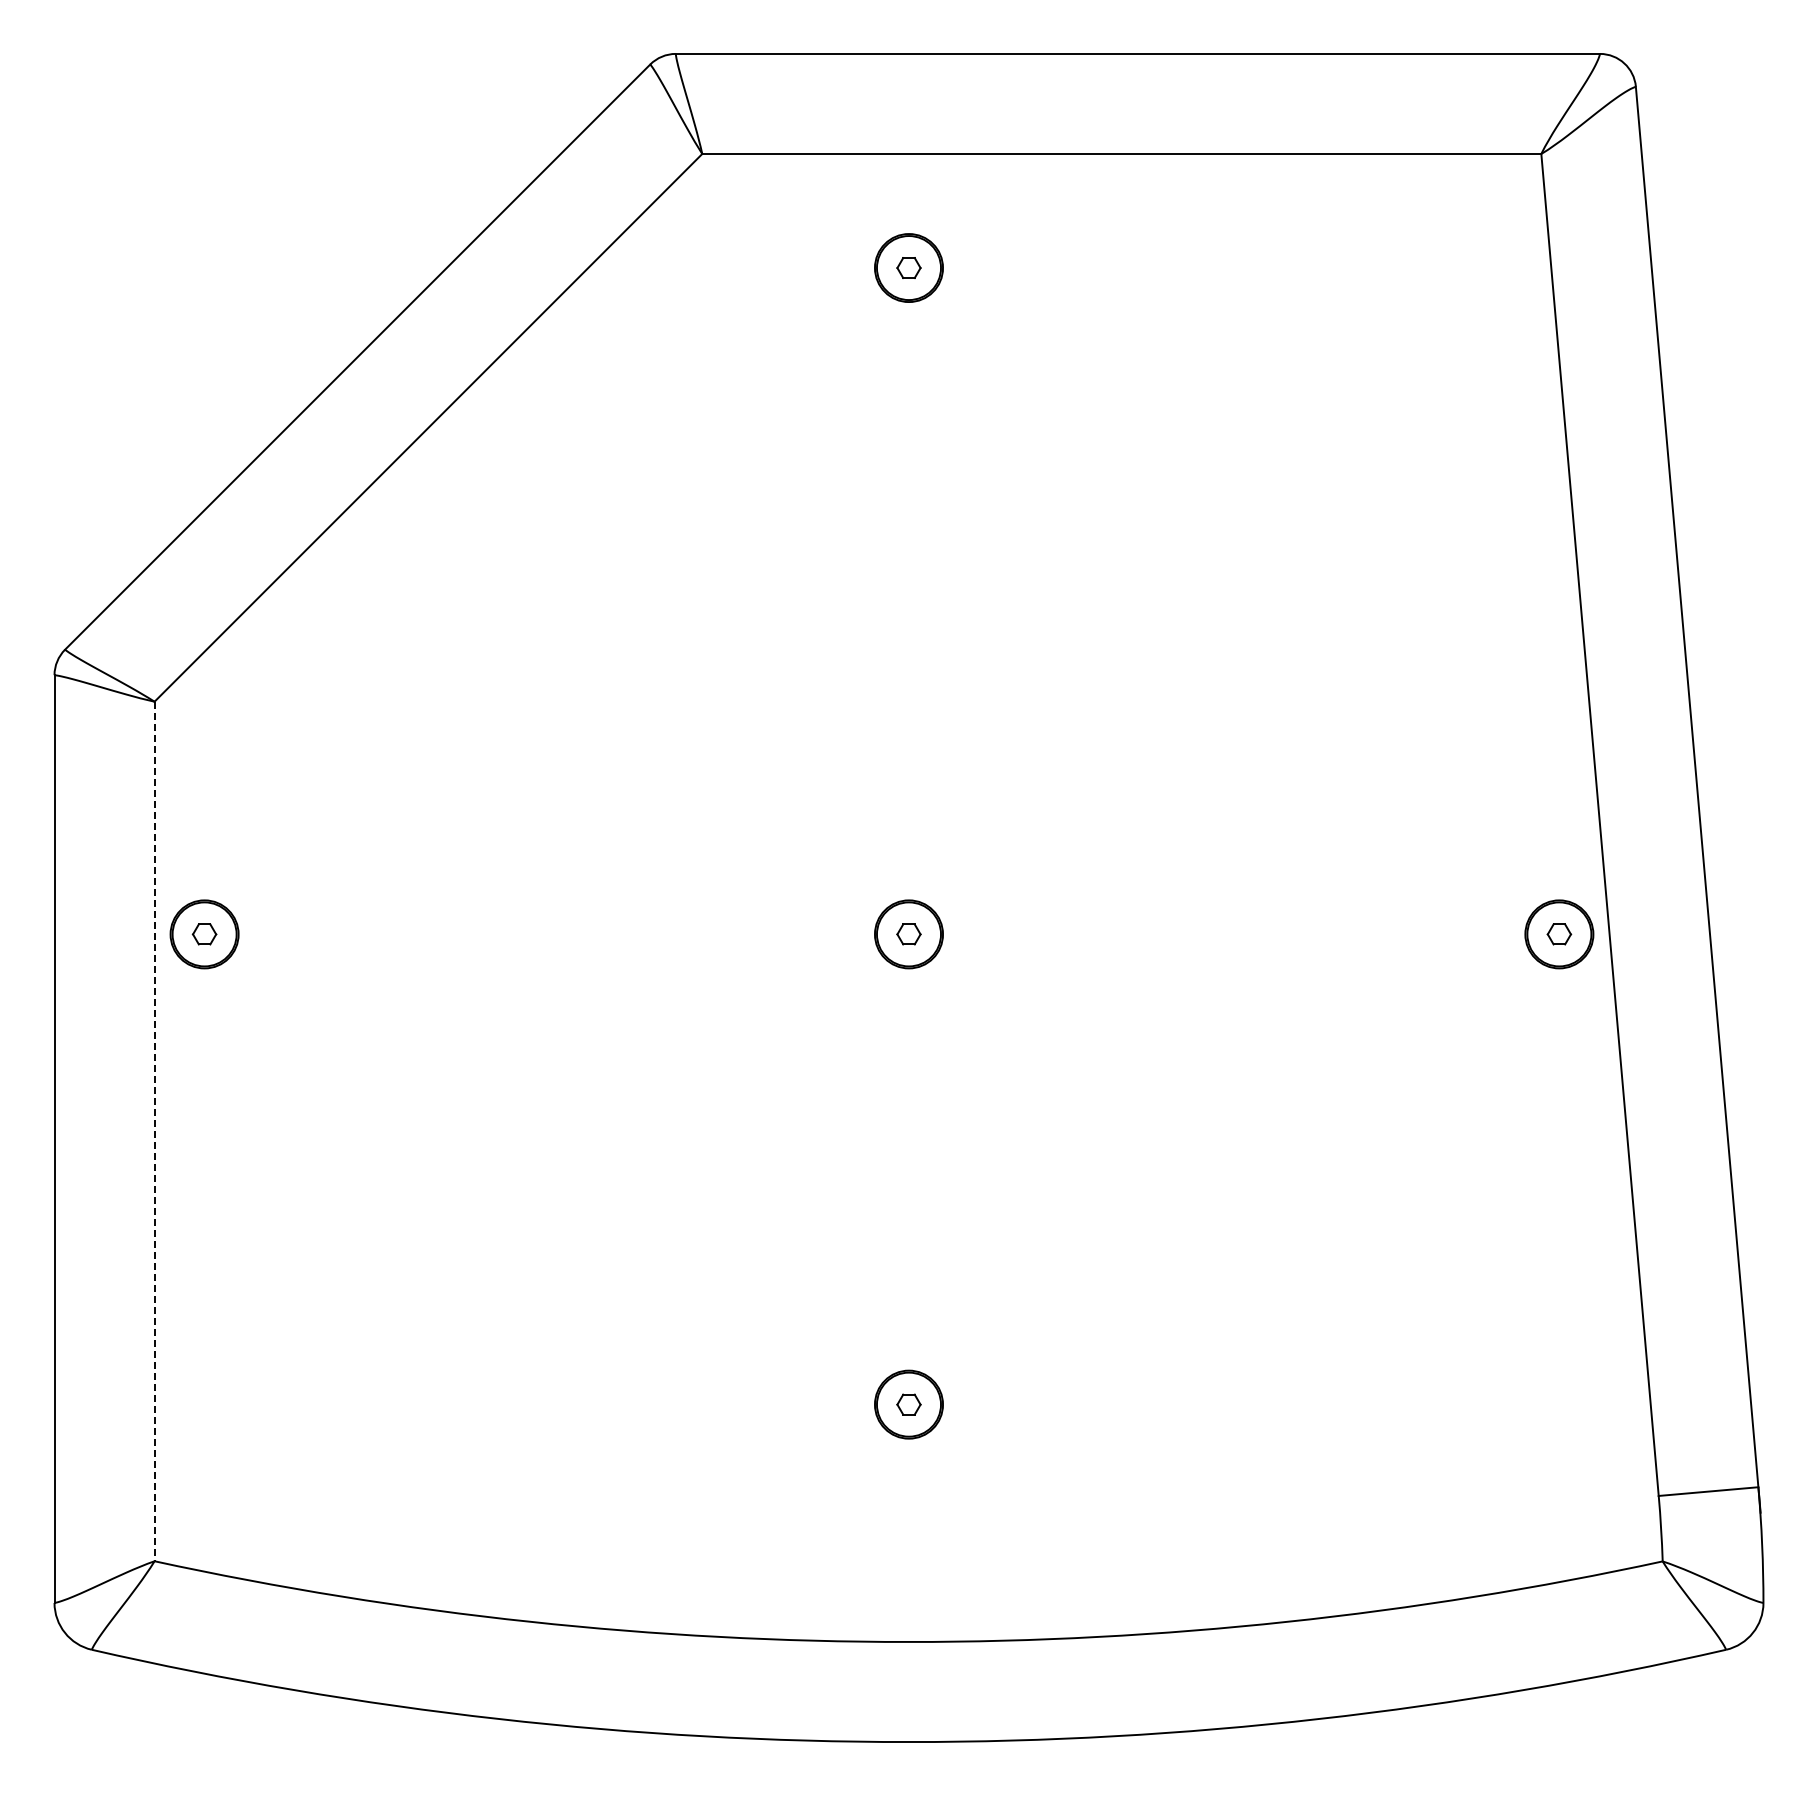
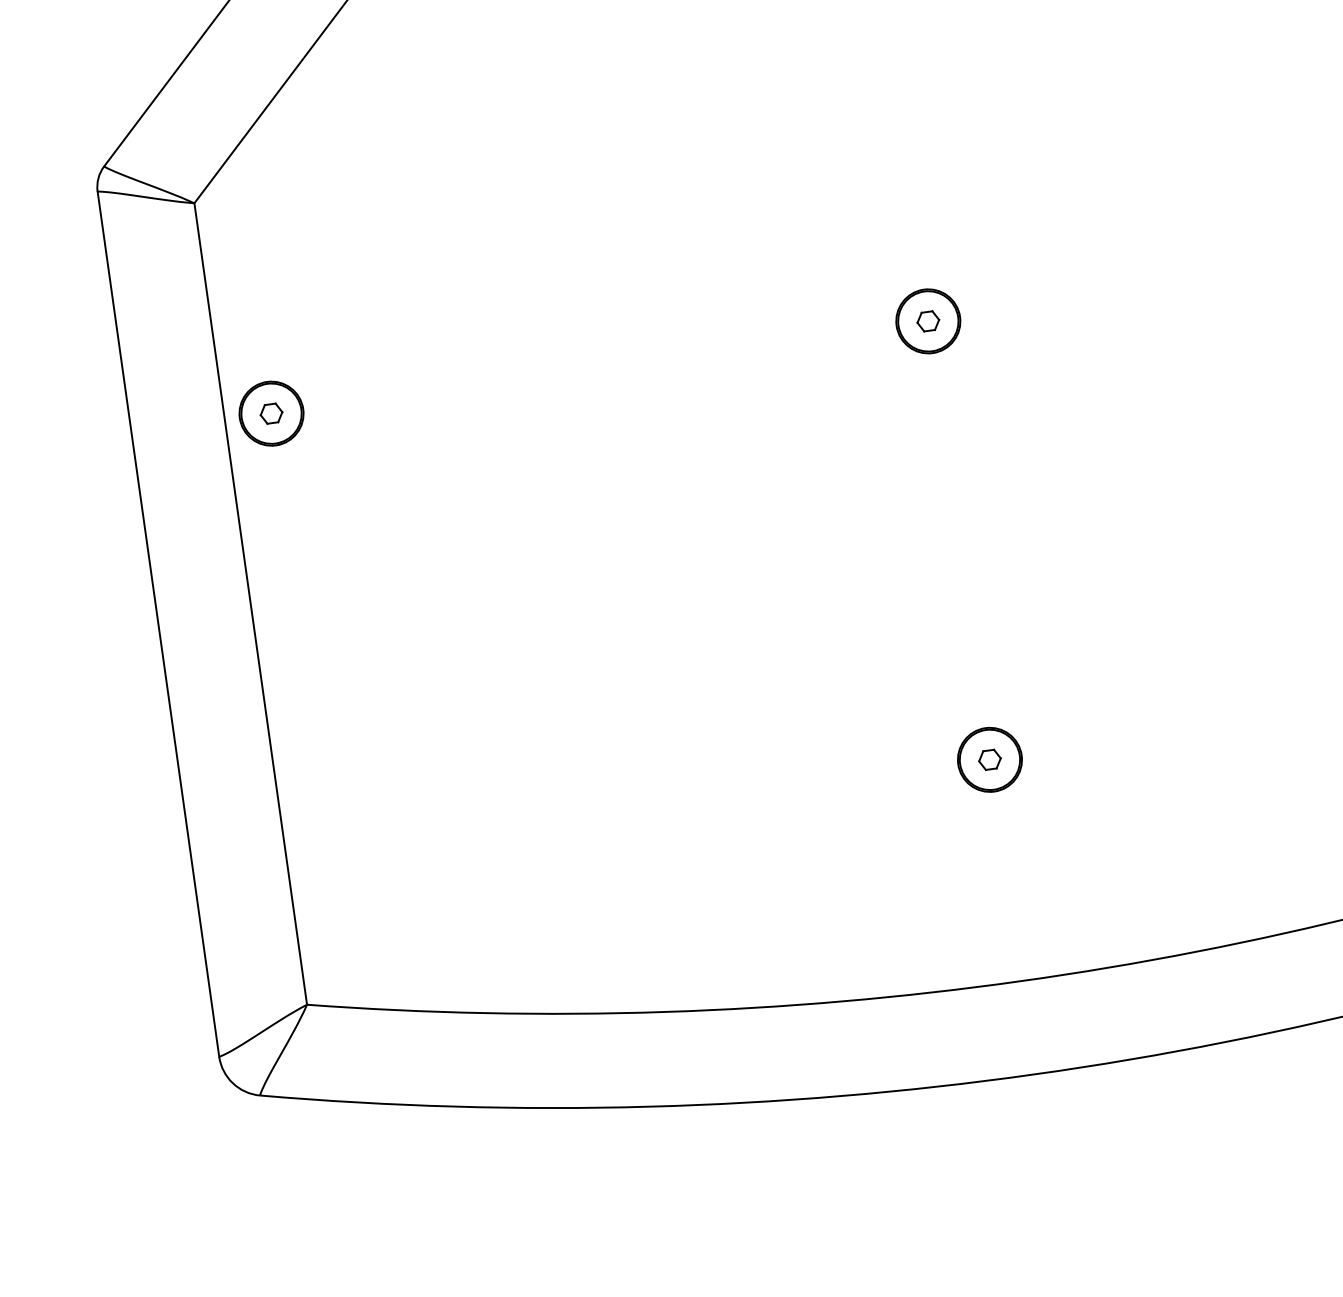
line: (154, 1131) -> (250, 604), dashed -> solid

